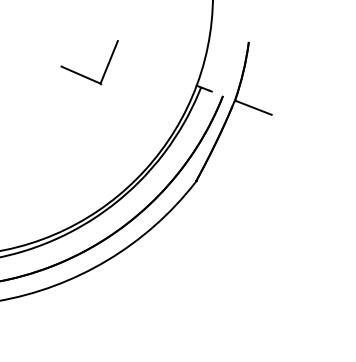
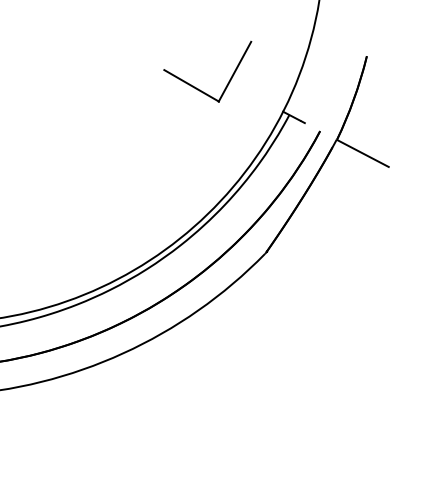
part: (82, 74) -> (193, 85), moved

